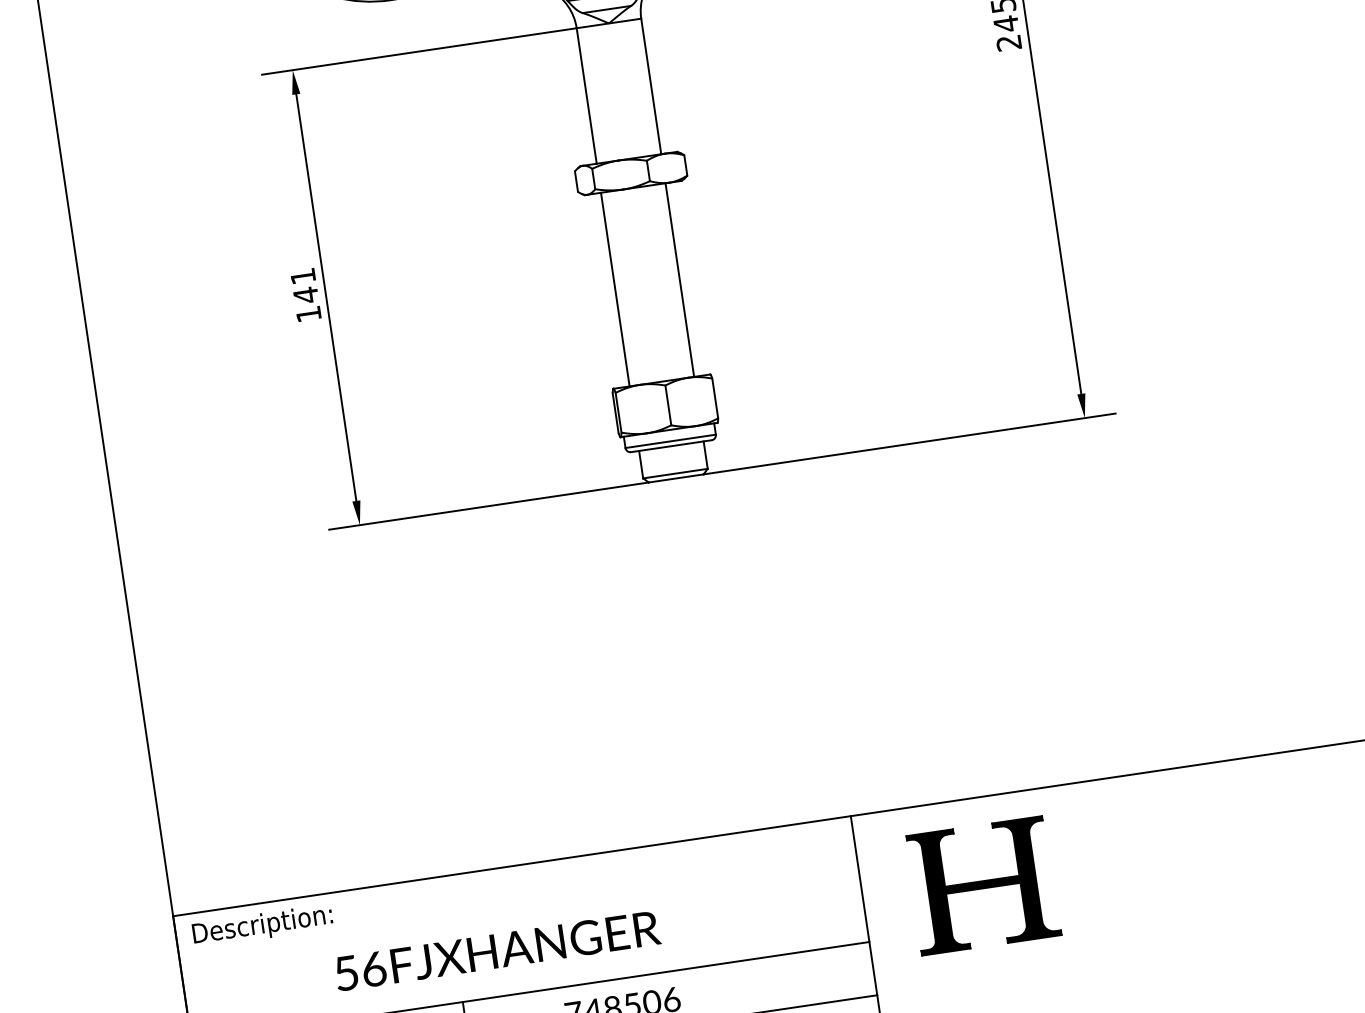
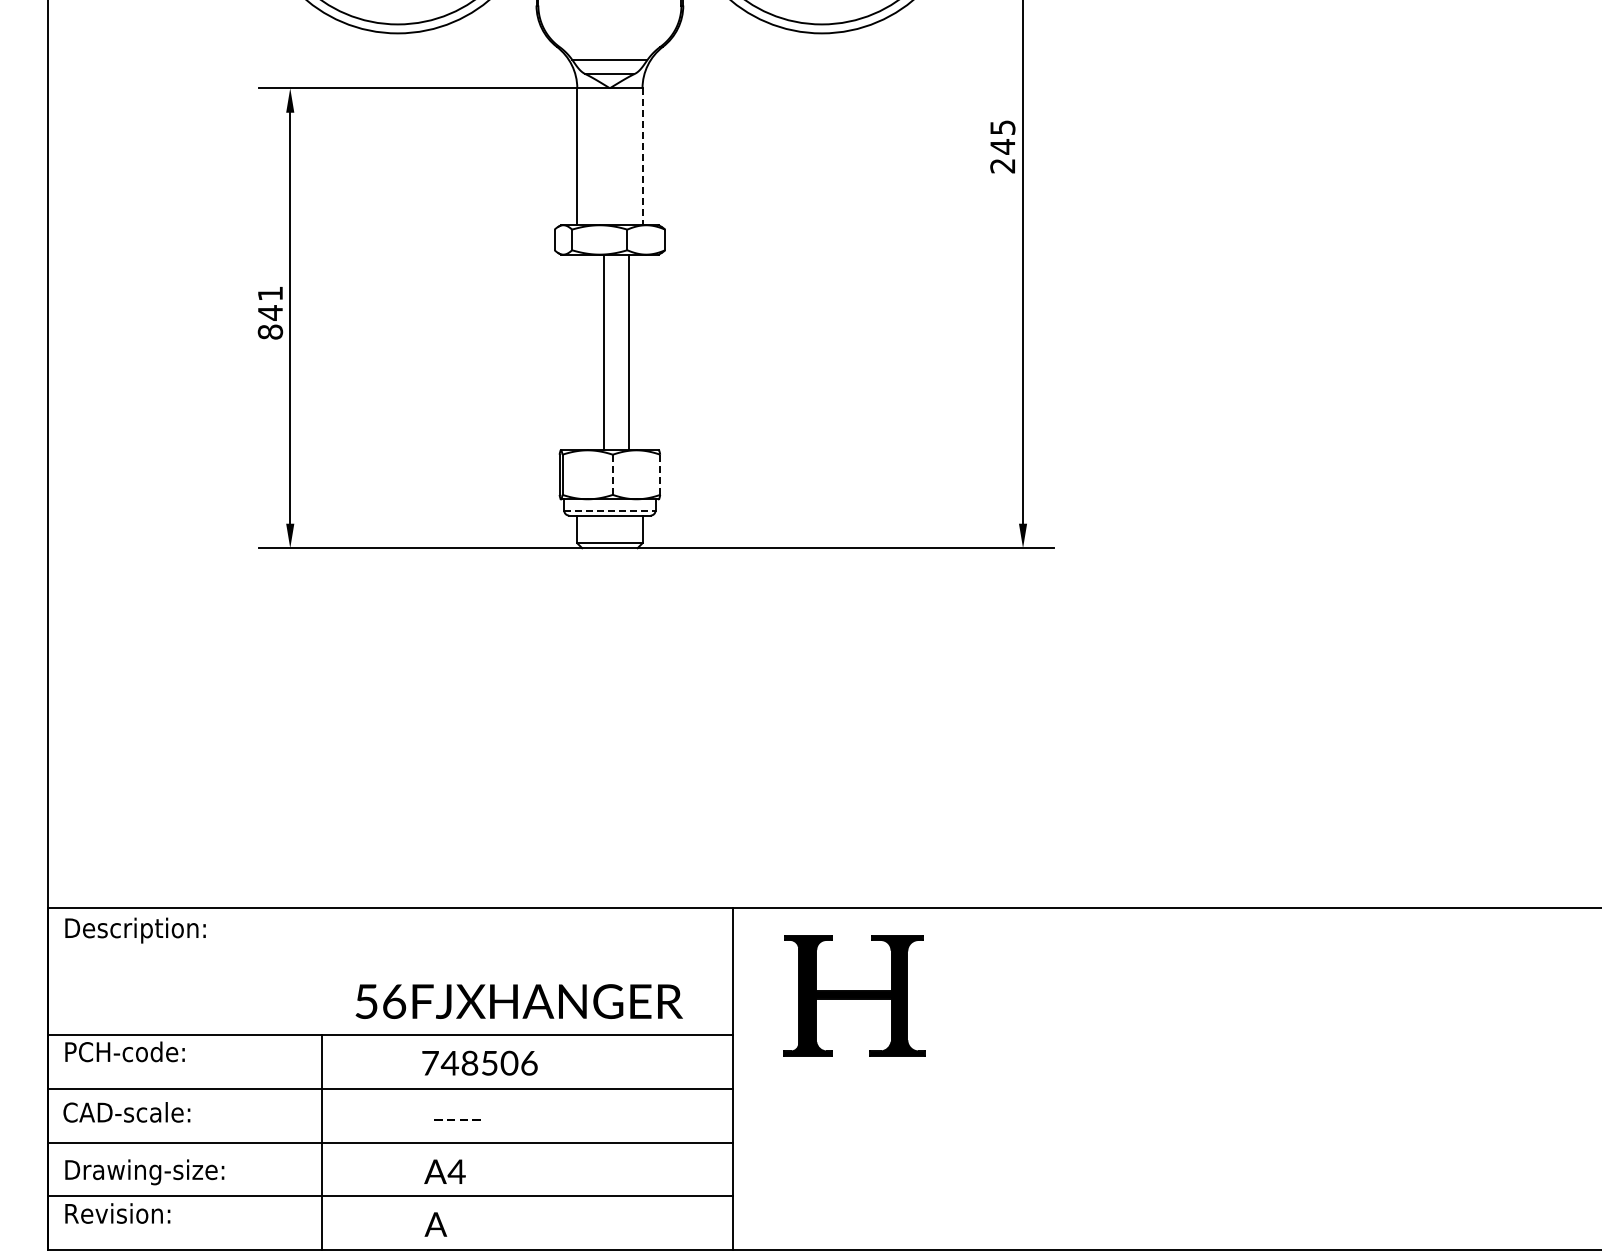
line: (651, 87) -> (642, 157), solid -> dashed
line: (679, 280) -> (603, 352), moved
line: (615, 289) -> (629, 352), moved
text: (308, 313) -> (270, 331), 141 -> 841
line: (715, 398) -> (660, 474), solid -> dashed
line: (667, 405) -> (612, 474), solid -> dashed
line: (670, 441) -> (609, 510), solid -> dashed
text: (496, 951) -> (518, 1001), moved

